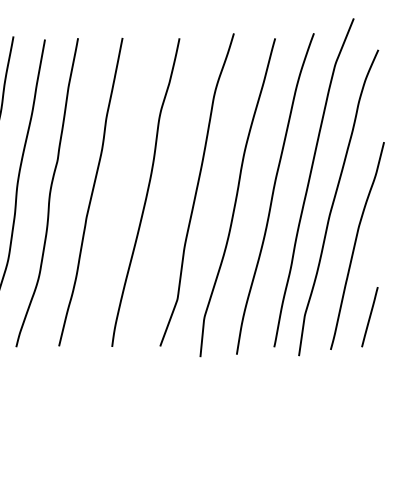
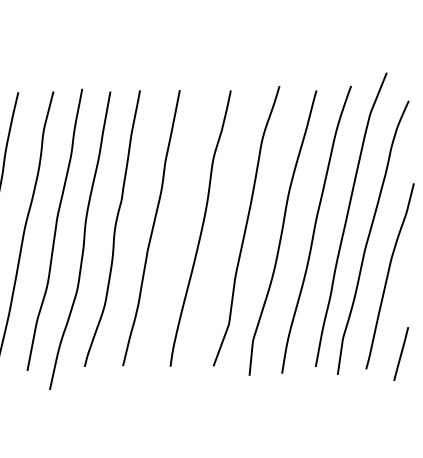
line: (370, 316) -> (401, 353), moved

